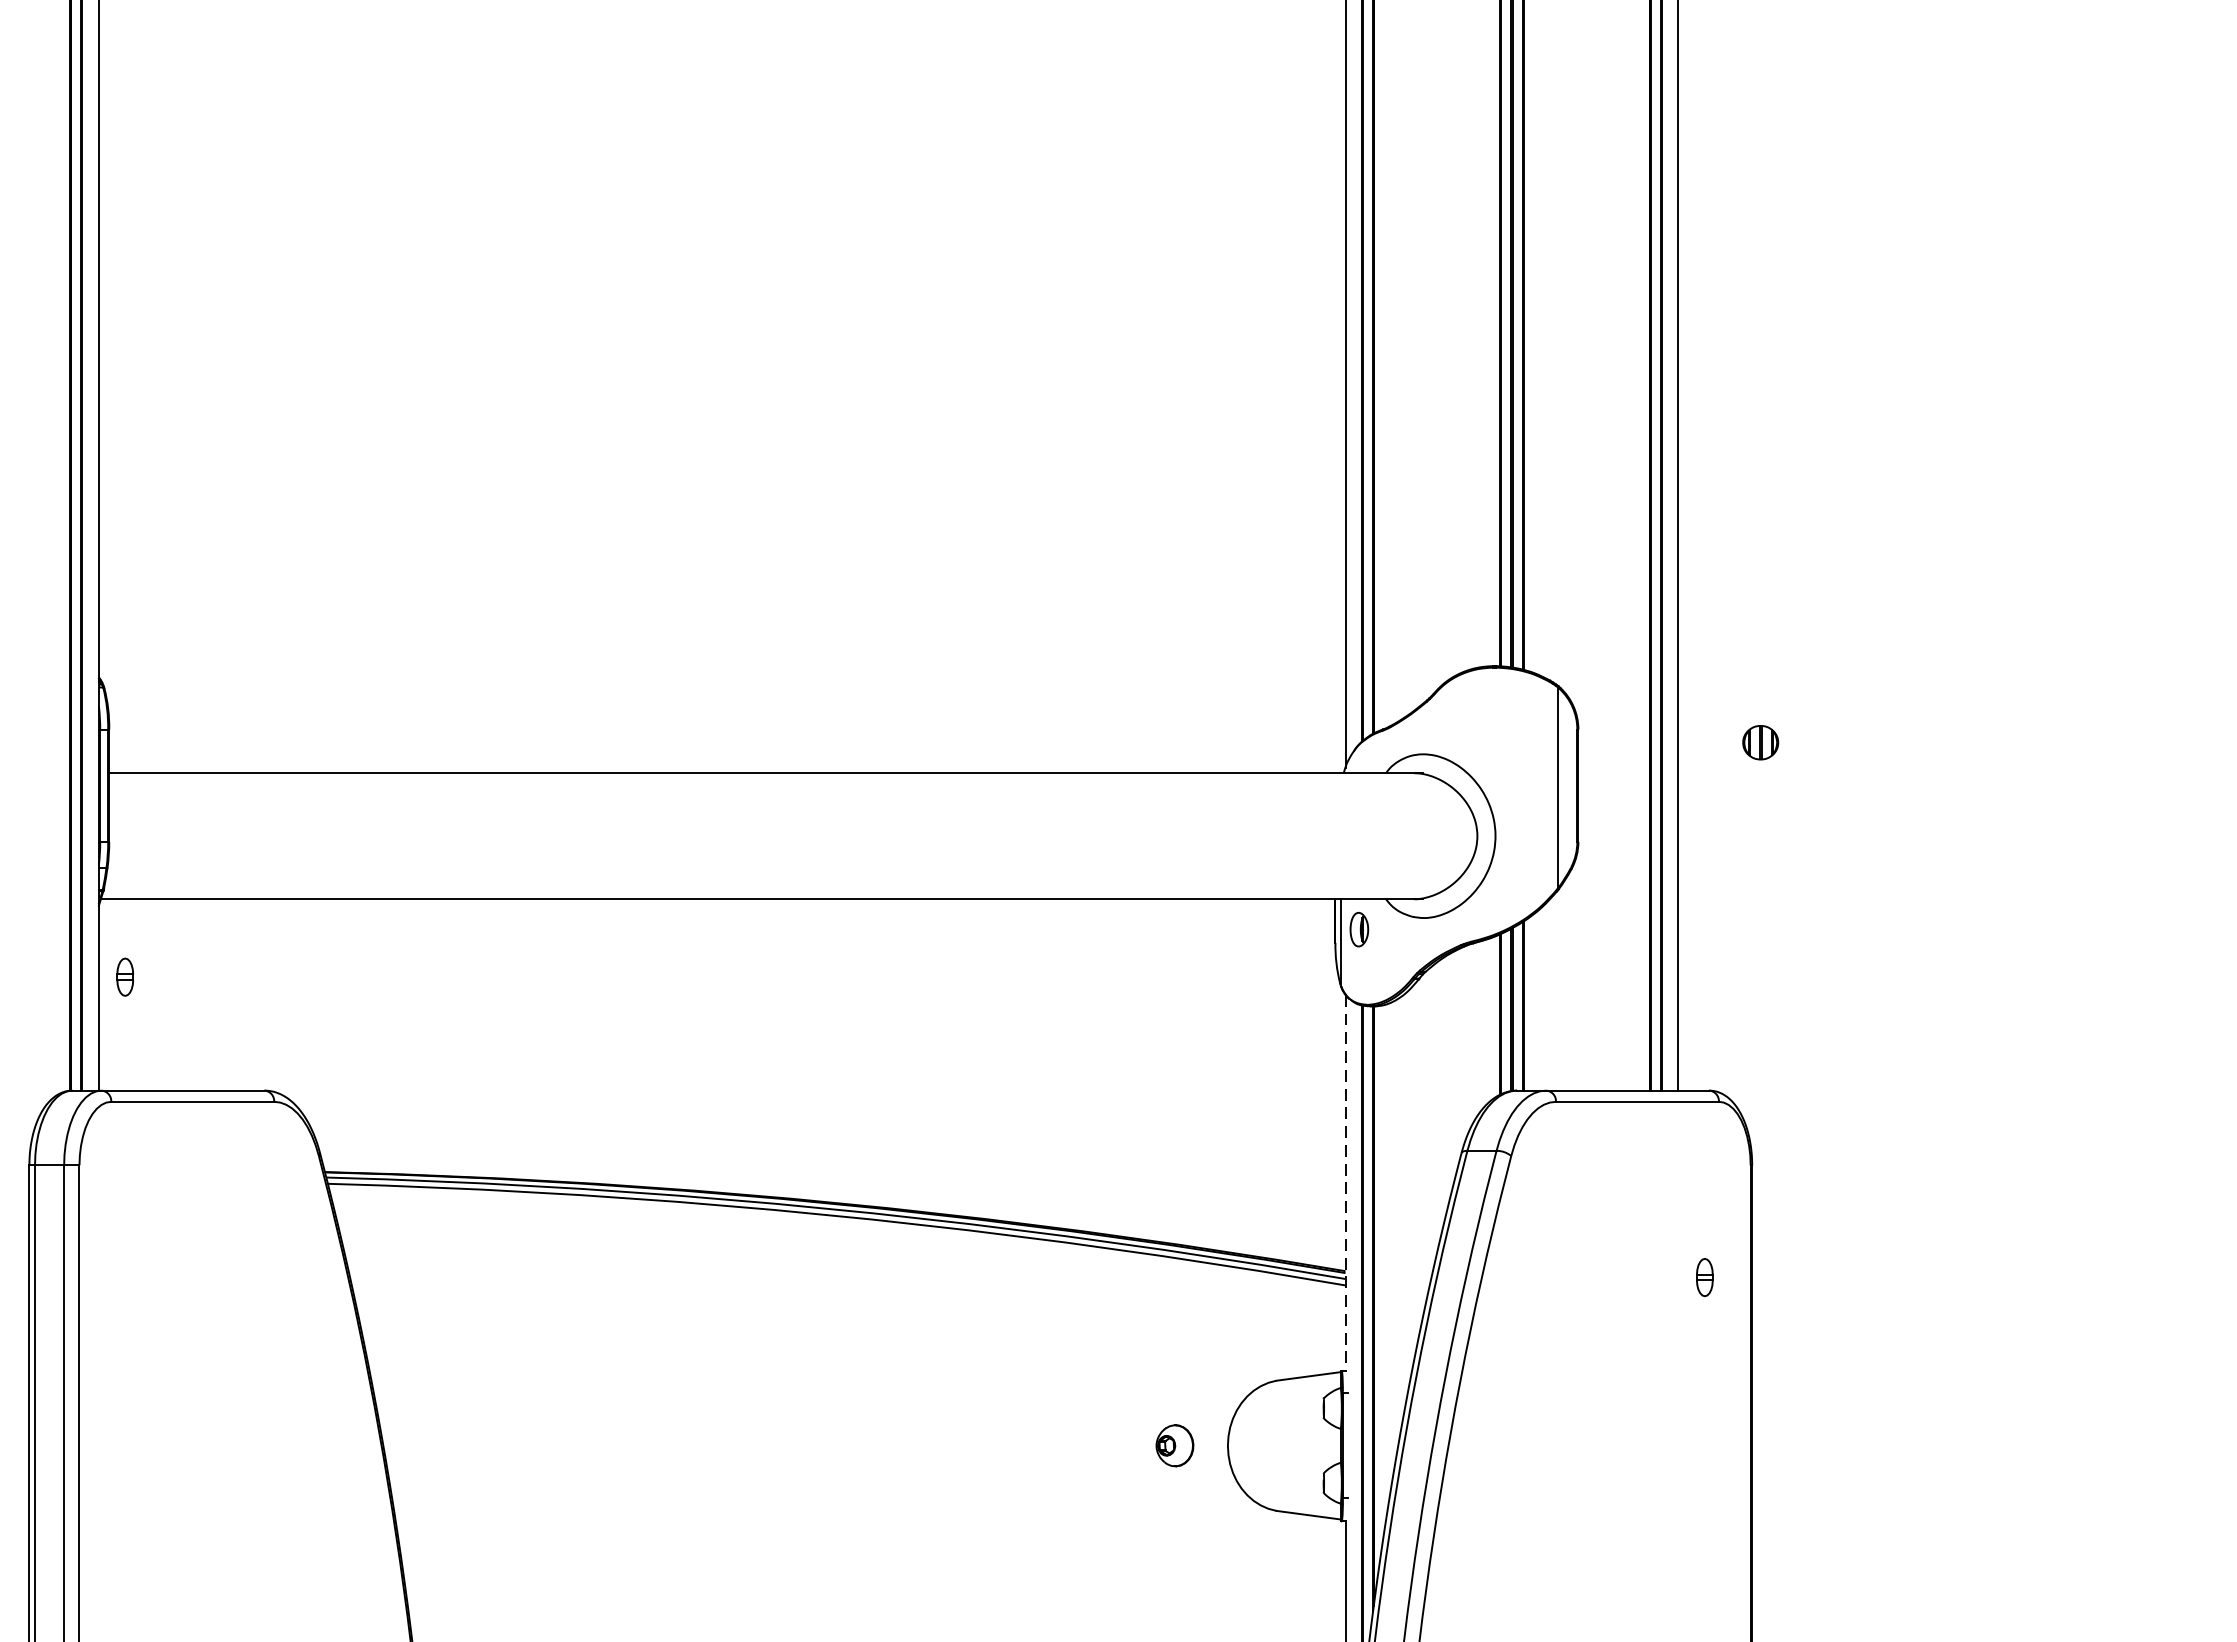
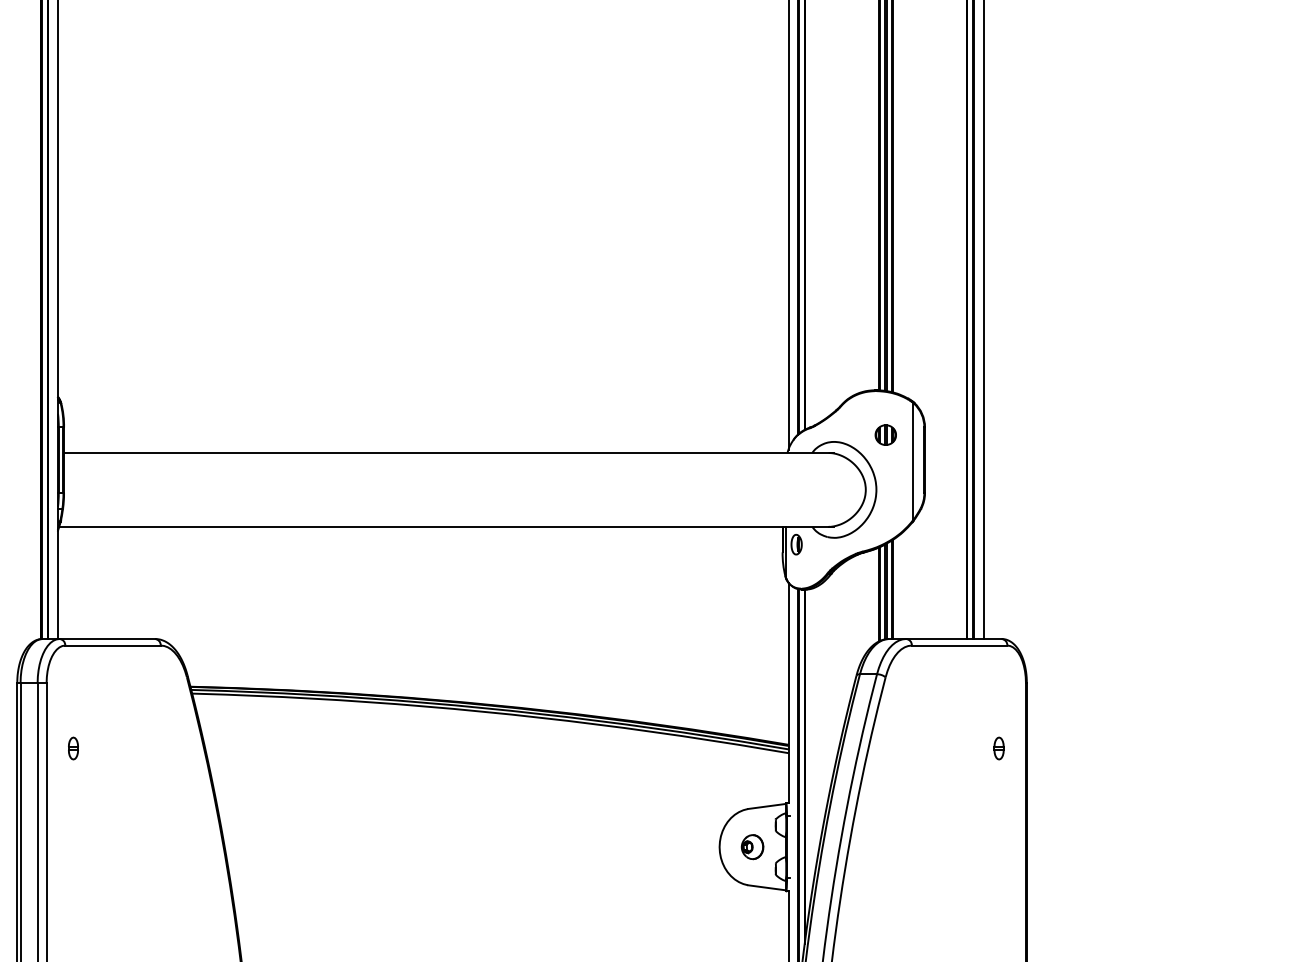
part: (1760, 741) -> (885, 434), moved
part: (125, 977) -> (73, 748), moved
line: (1345, 1183) -> (788, 693), dashed -> solid
part: (1174, 1446) -> (752, 847), moved

